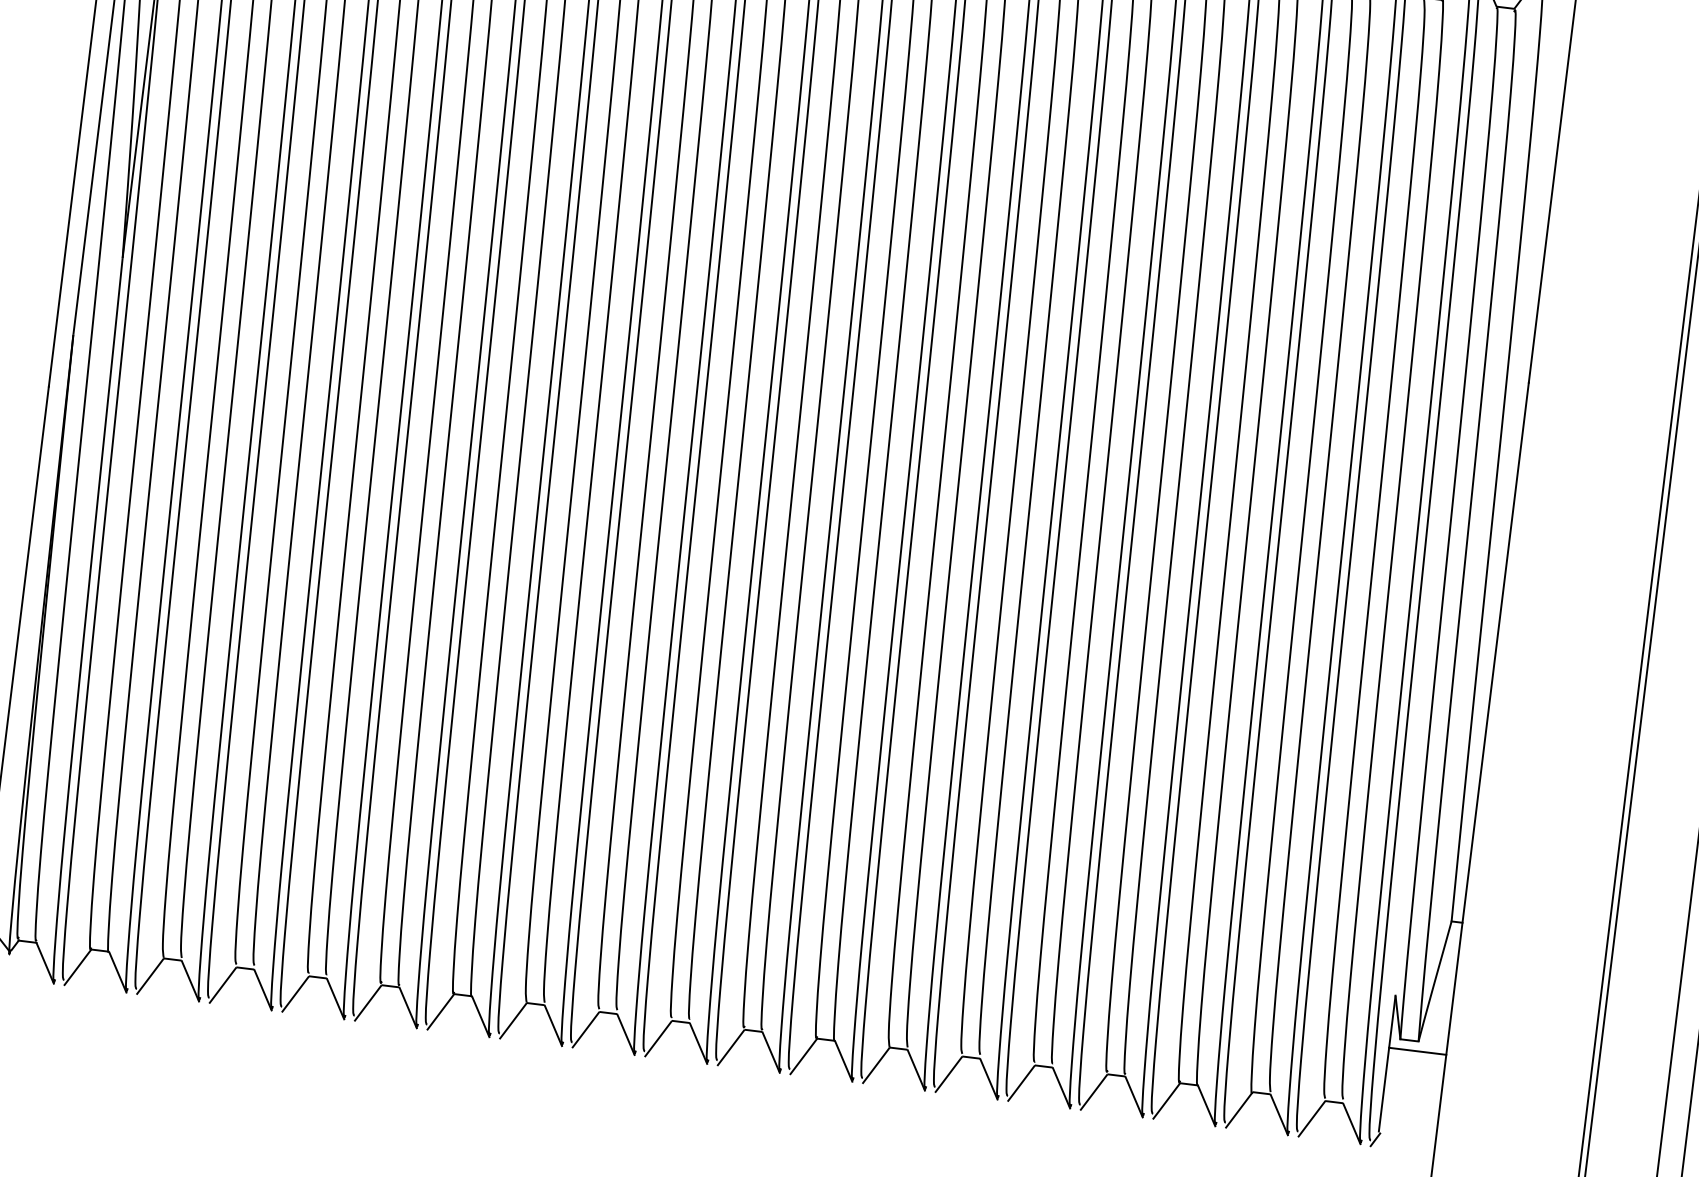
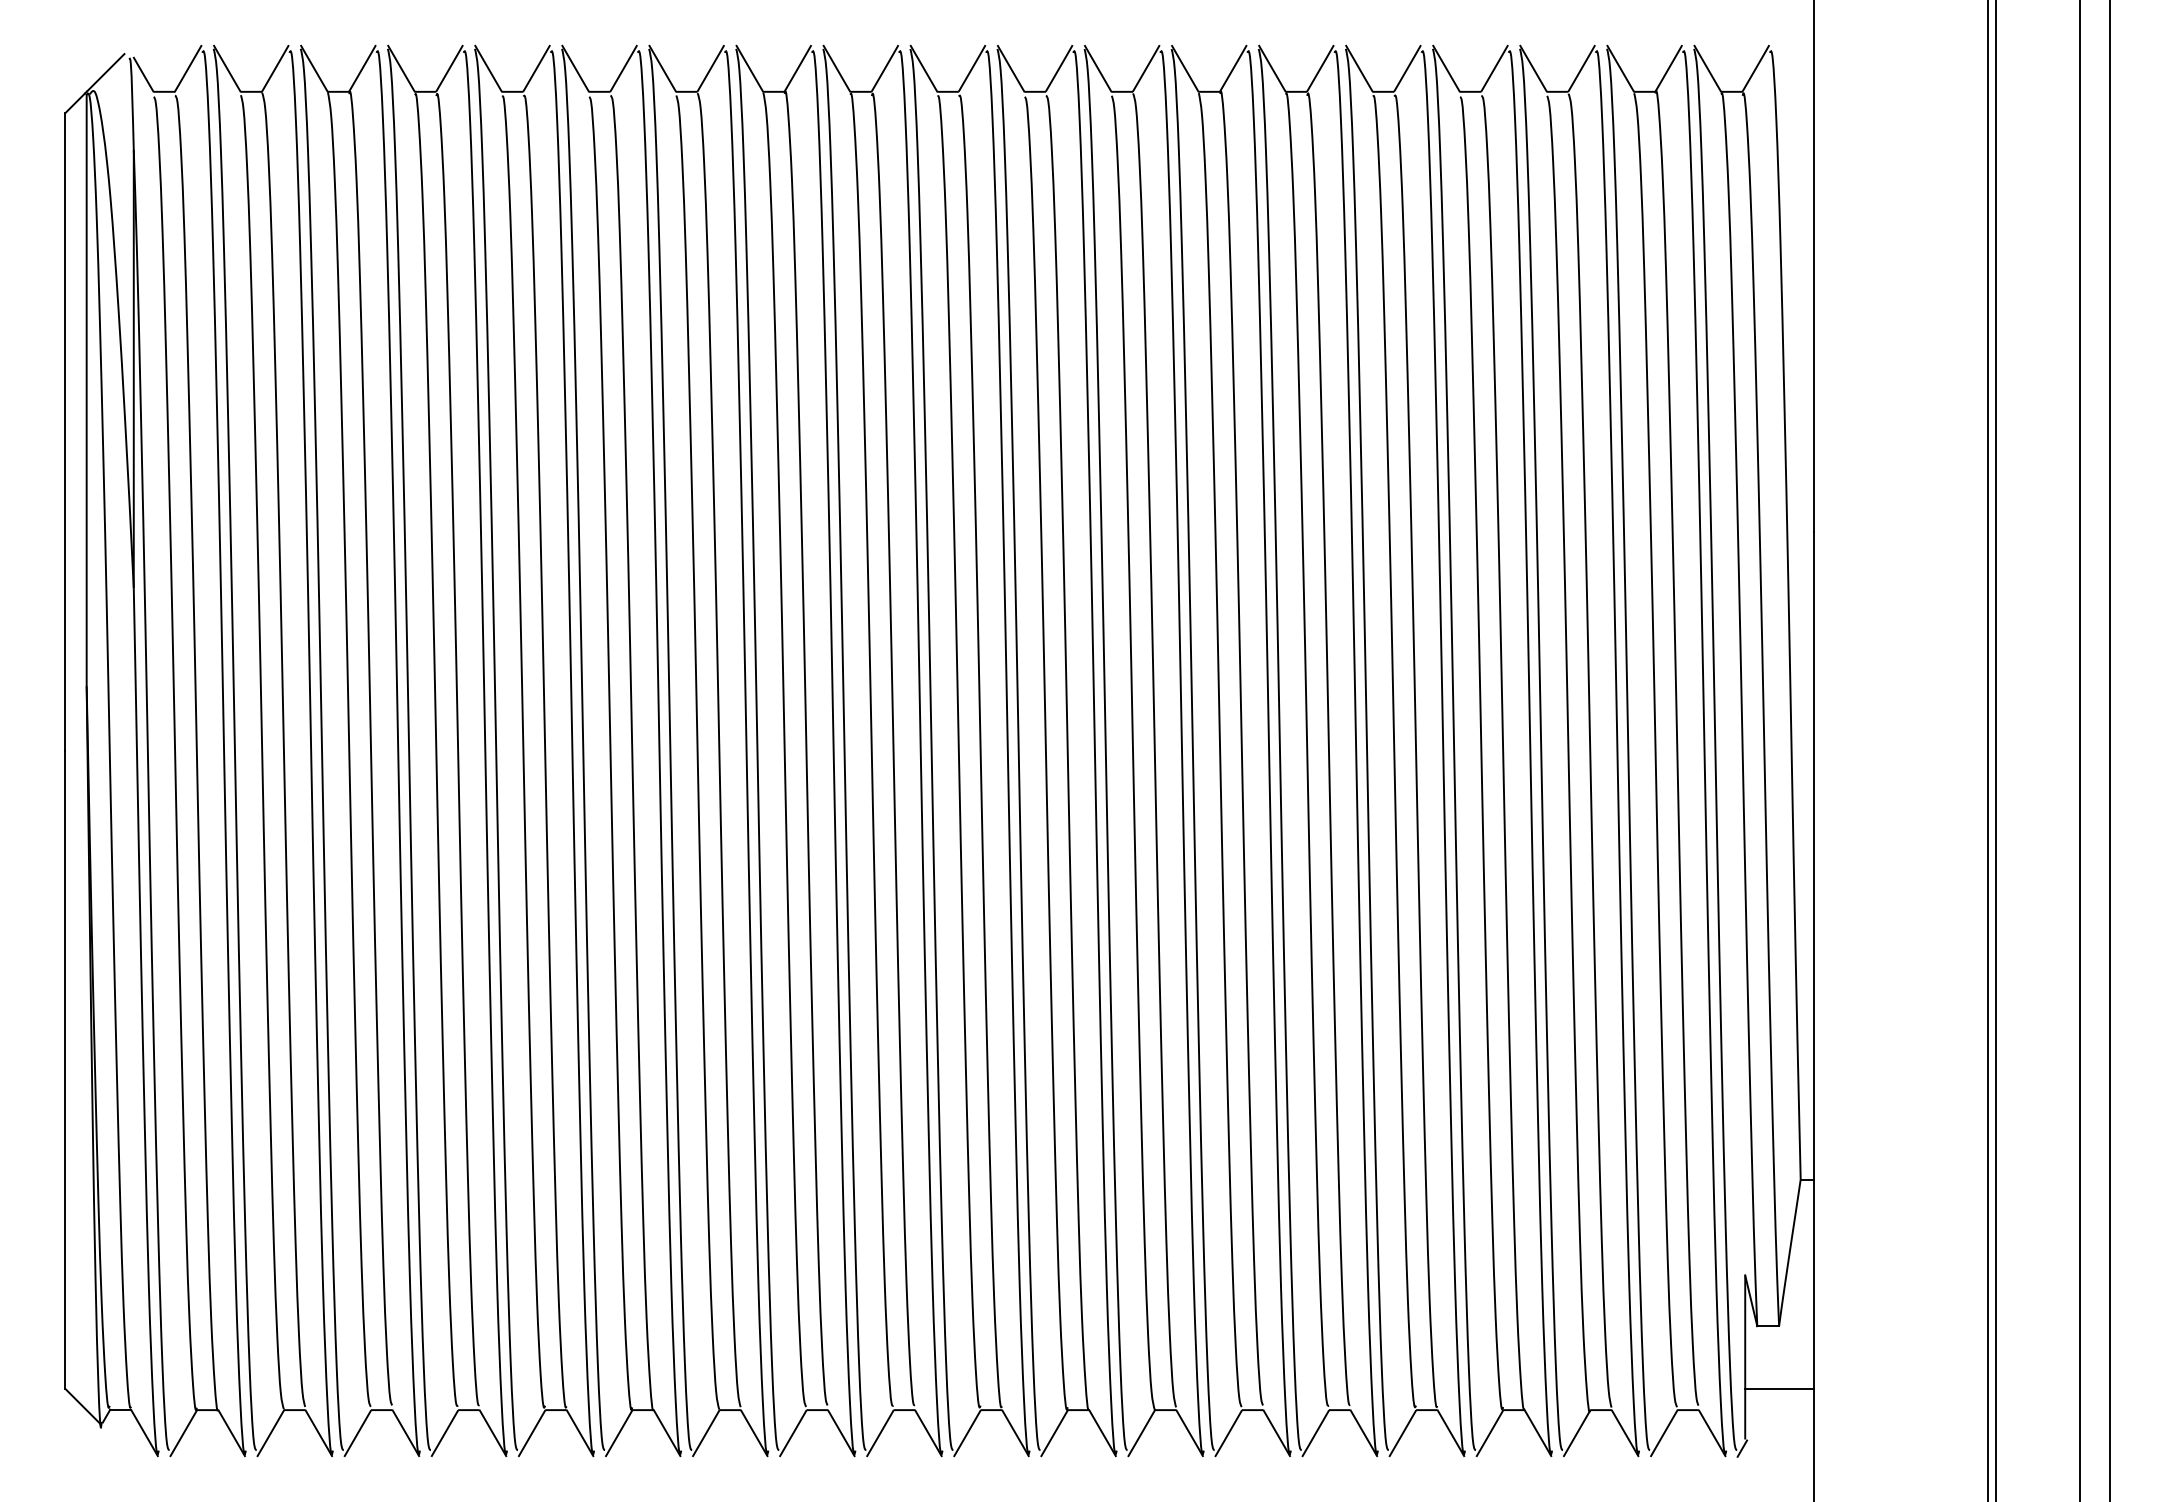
line: (1417, 1050) -> (1779, 1388), moved

